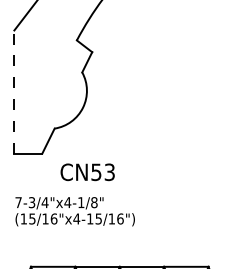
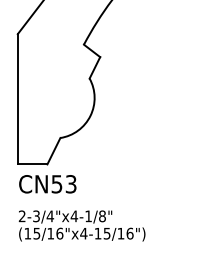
line: (14, 92) -> (17, 99), dashed -> solid
text: (87, 172) -> (47, 184), moved
text: (18, 202) -> (22, 216), 7-3/4"x4-1/8" -> 2-3/4"x4-1/8"

